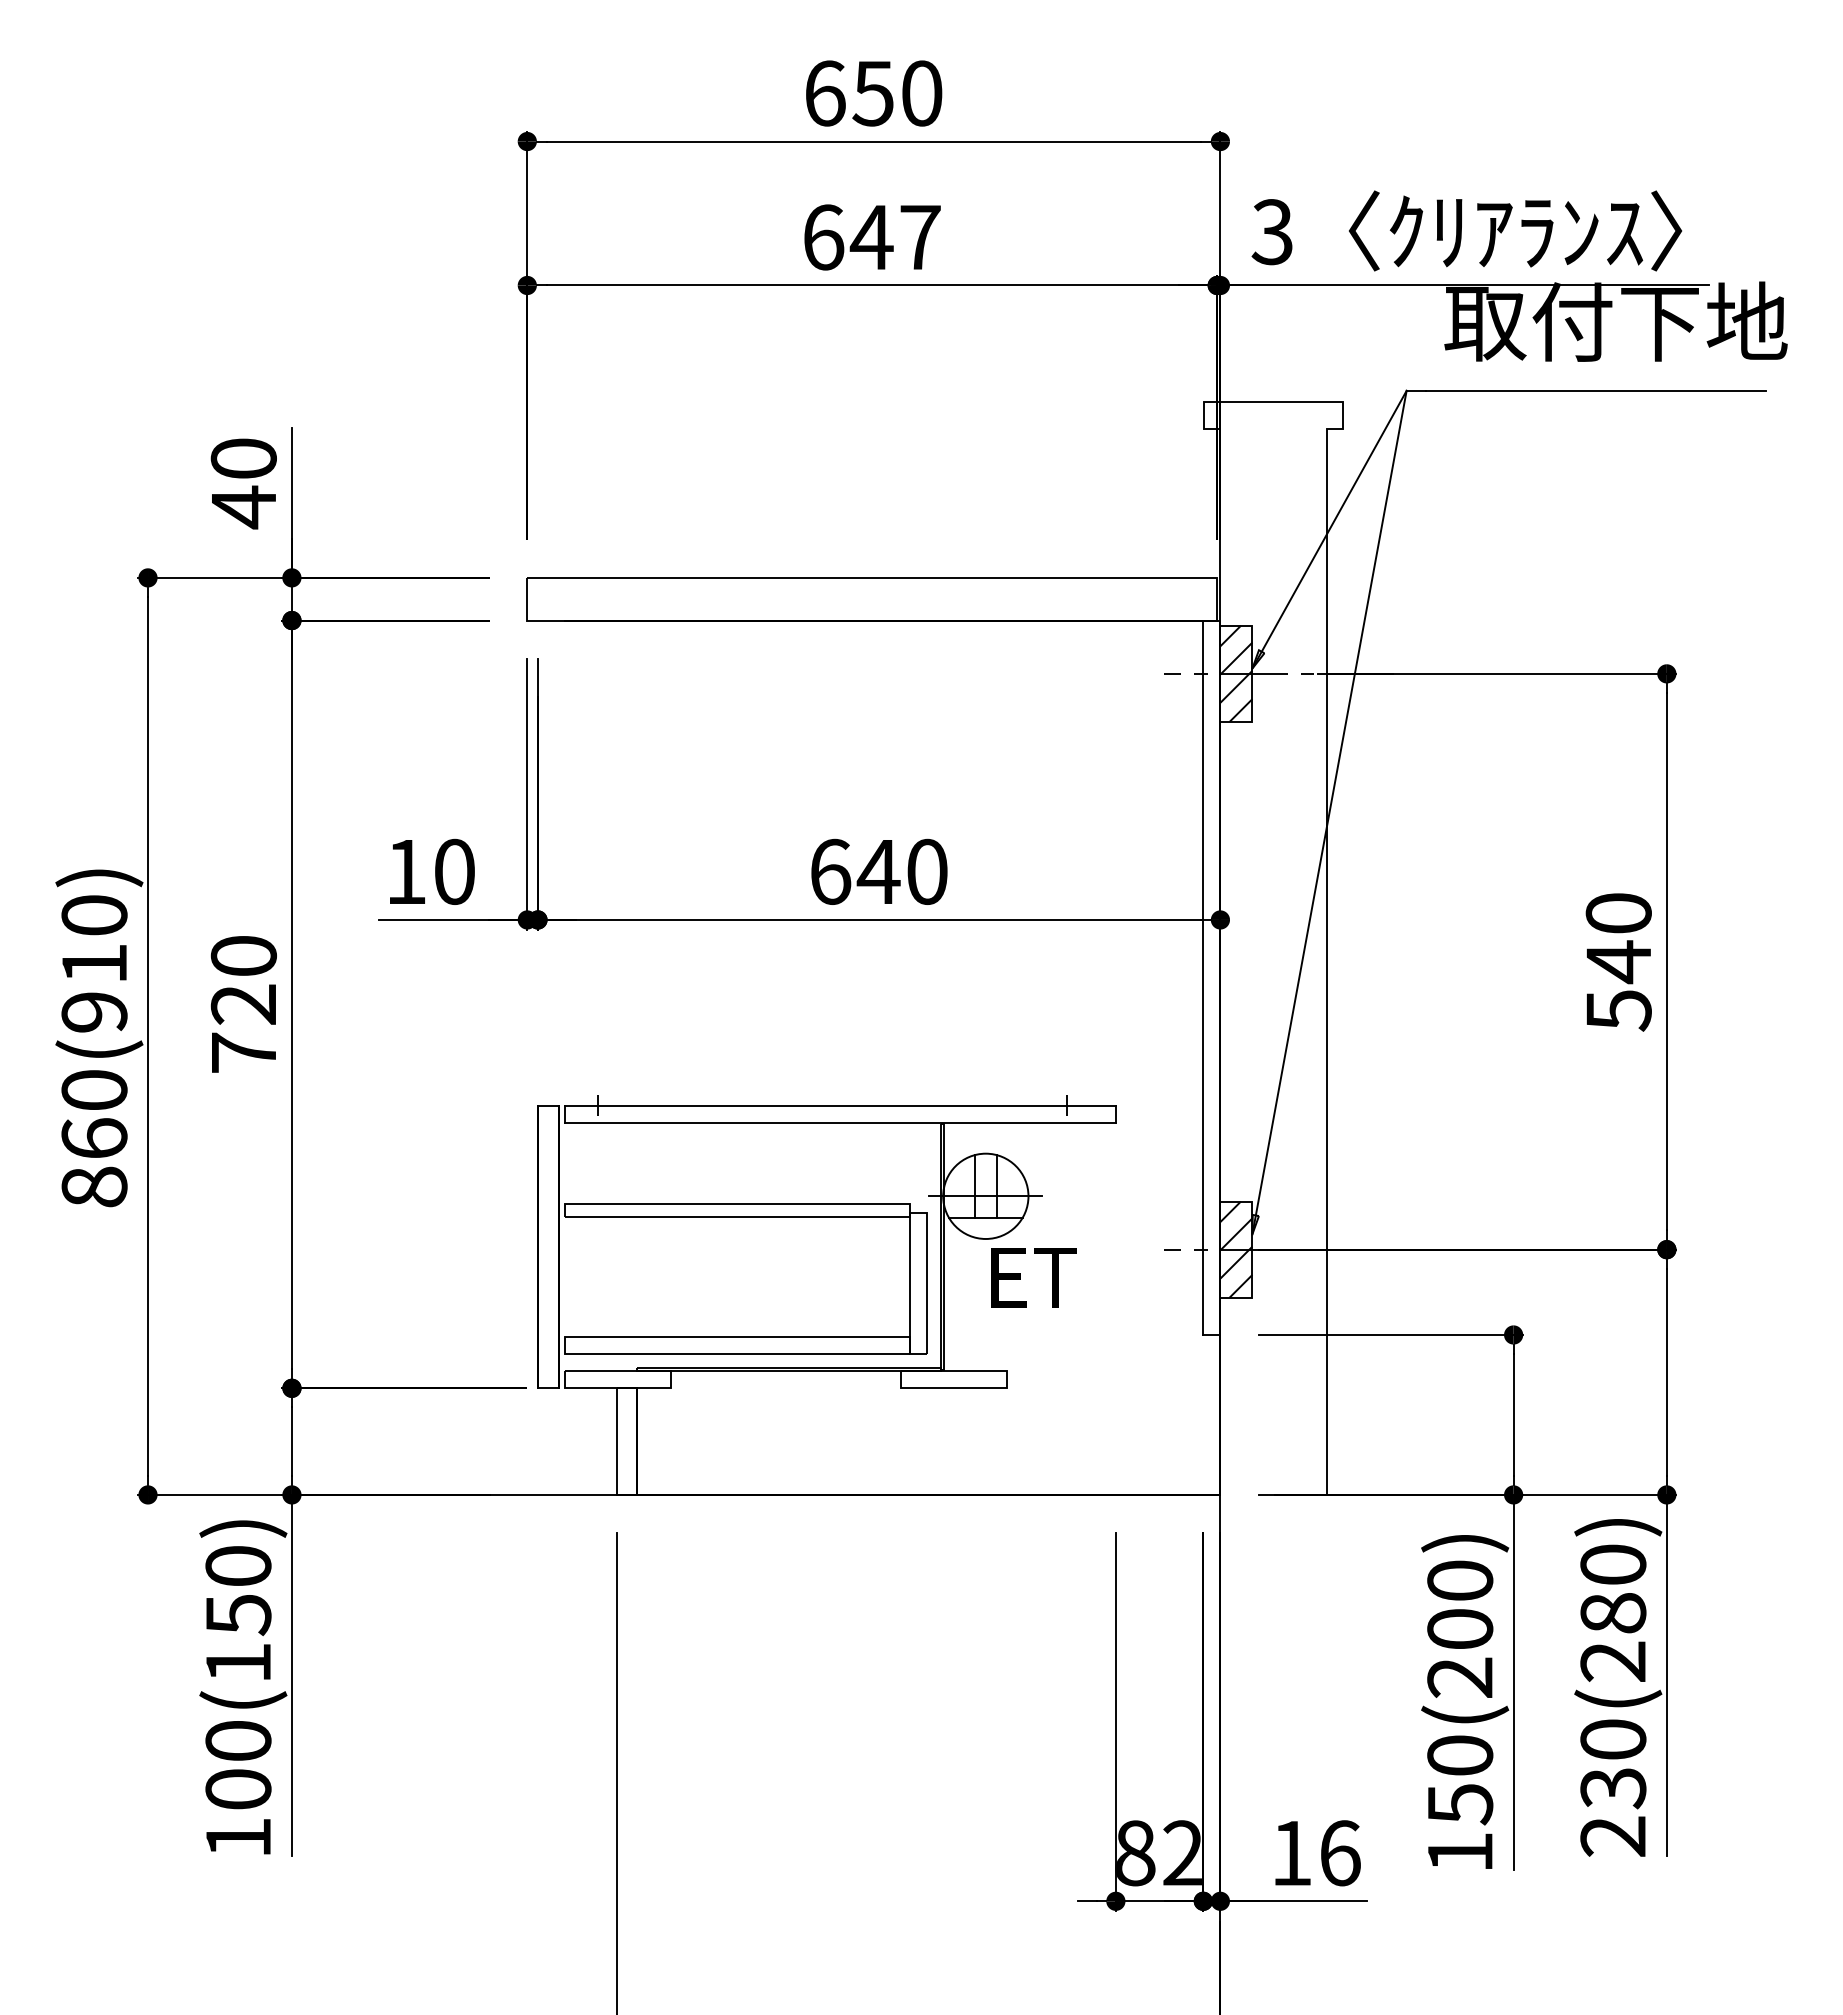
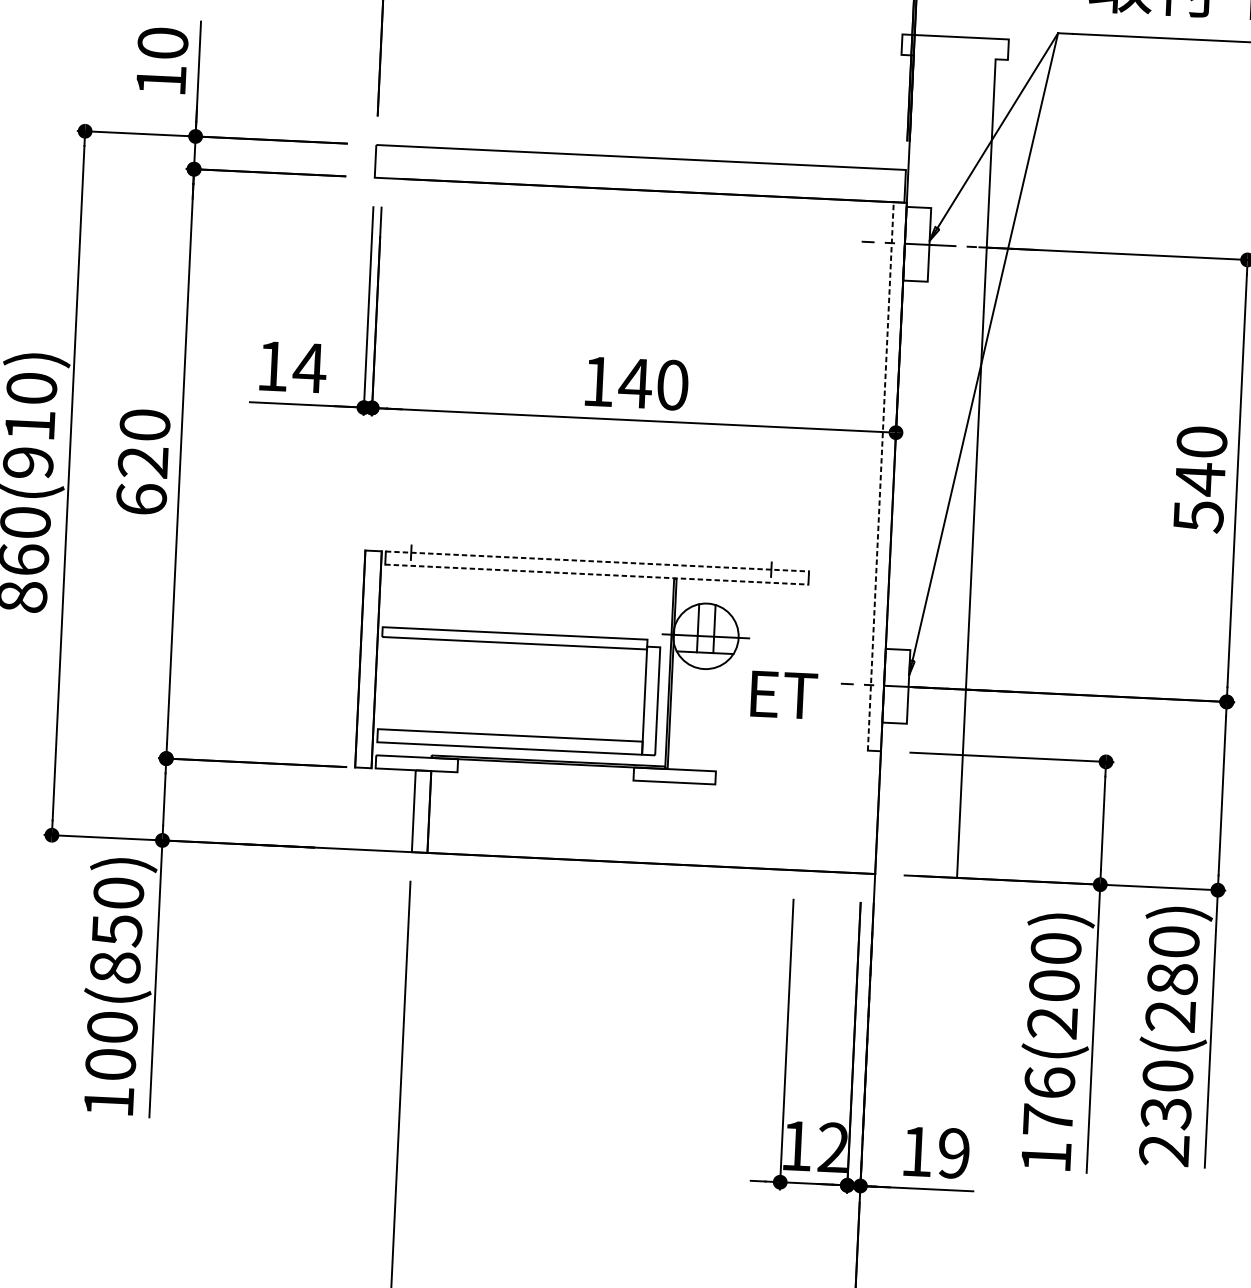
text: (243, 507) -> (161, 80), 40 -> 10
hatch: (1236, 673) -> (917, 244), removed
text: (454, 871) -> (309, 367), 10 -> 14
text: (831, 871) -> (599, 381), 640 -> 140
line: (1203, 977) -> (880, 476), solid -> dashed
text: (243, 1052) -> (141, 499), 720 -> 620
line: (840, 1105) -> (597, 561), solid -> dashed
line: (840, 1122) -> (597, 574), solid -> dashed
hatch: (1236, 1249) -> (896, 686), removed
text: (1033, 1277) -> (783, 694), moved
text: (238, 1662) -> (115, 967), 100(150) -> 100(850)
text: (1460, 1780) -> (1049, 1101), 150(200) -> 176(200)
text: (1136, 1853) -> (797, 1146), 82 -> 12
text: (1340, 1853) -> (954, 1153), 16 -> 19

